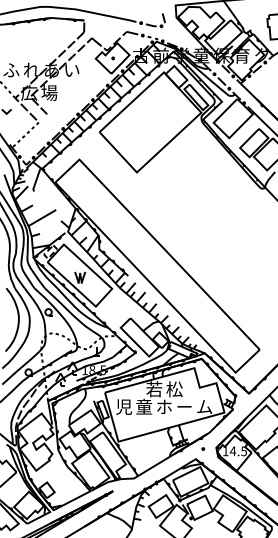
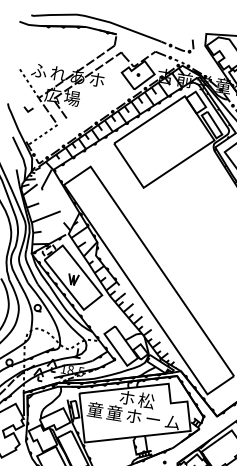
text: (71, 70) -> (96, 80), い -> ホ
text: (154, 389) -> (127, 398), 若 -> ホ
text: (123, 406) -> (94, 409), 児 -> 童

